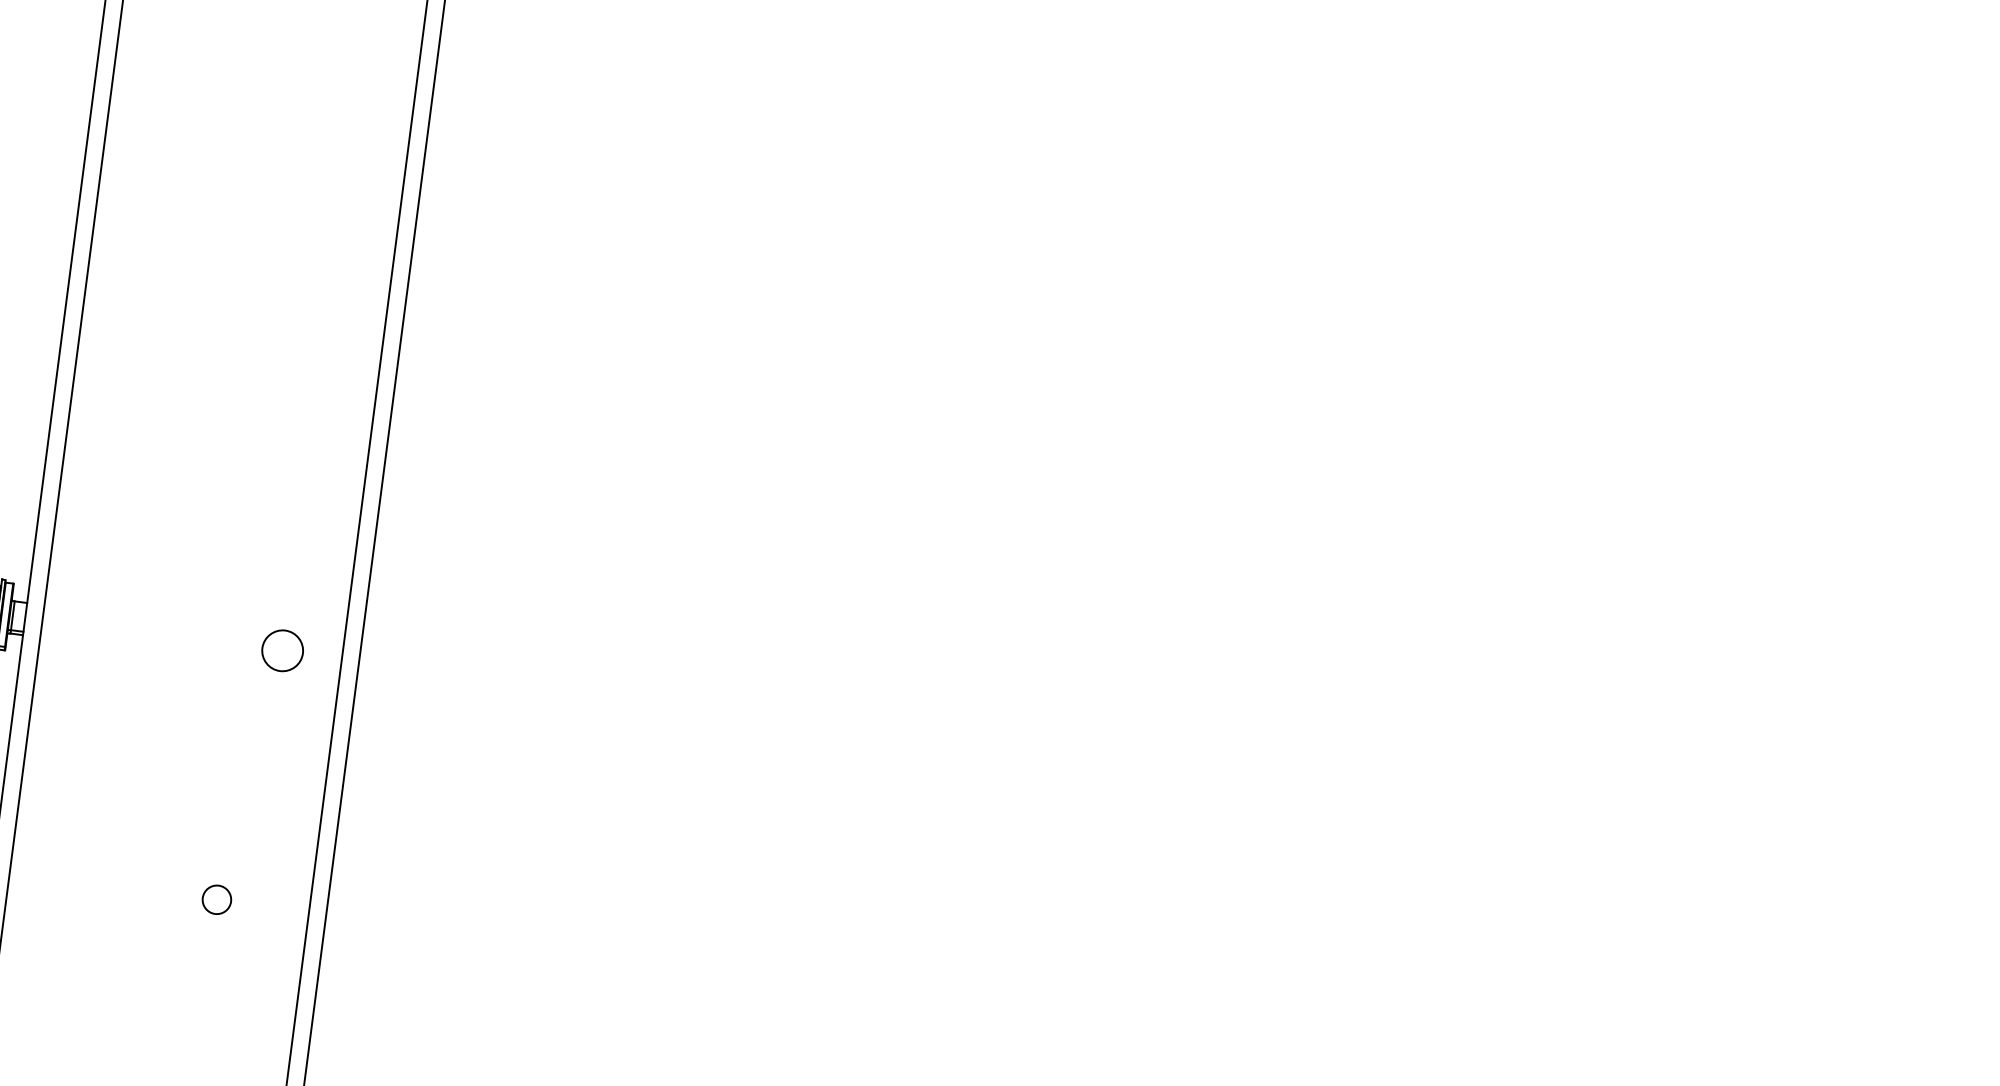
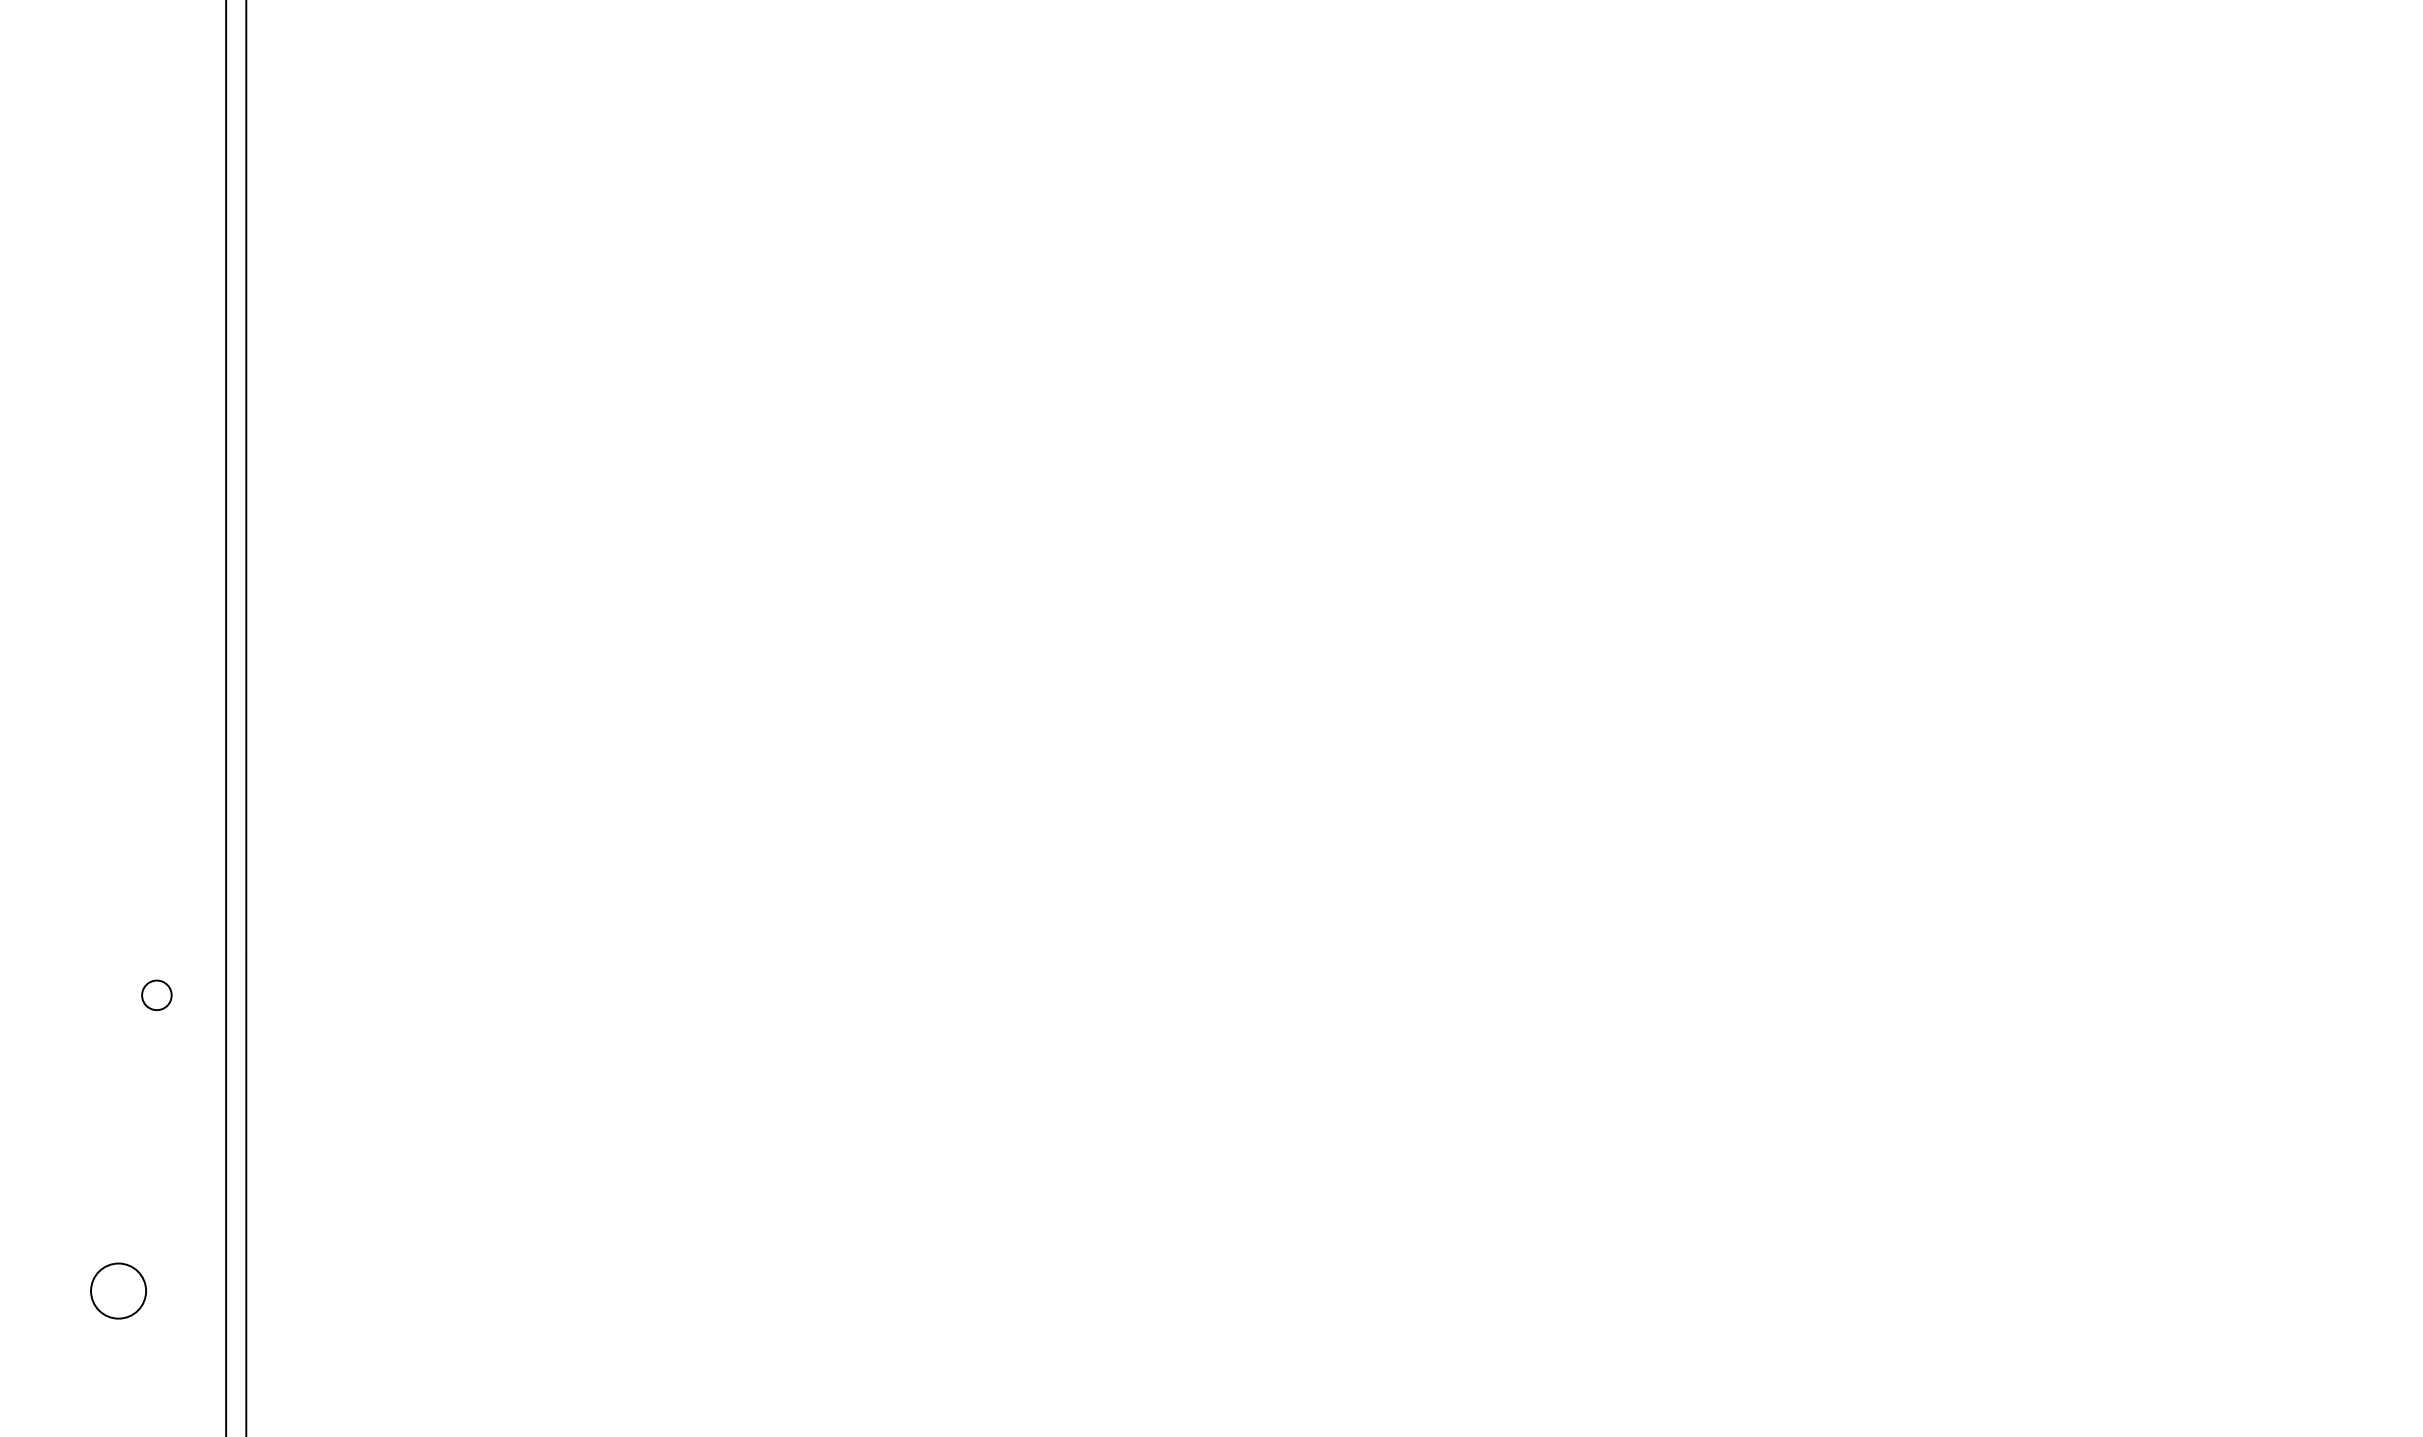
circle: (282, 650) -> (156, 995), size x0.62
circle: (216, 899) -> (118, 1290), size x1.67

